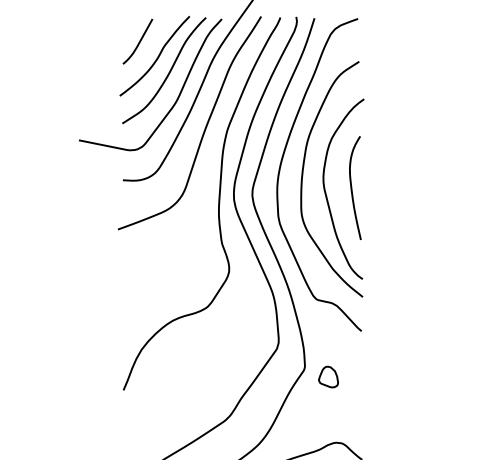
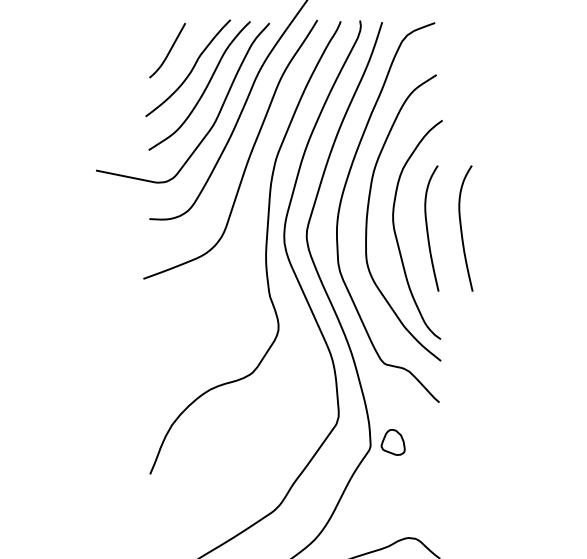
curve: (380, 187) -> (462, 227), added
part: (328, 376) -> (393, 441), moved

